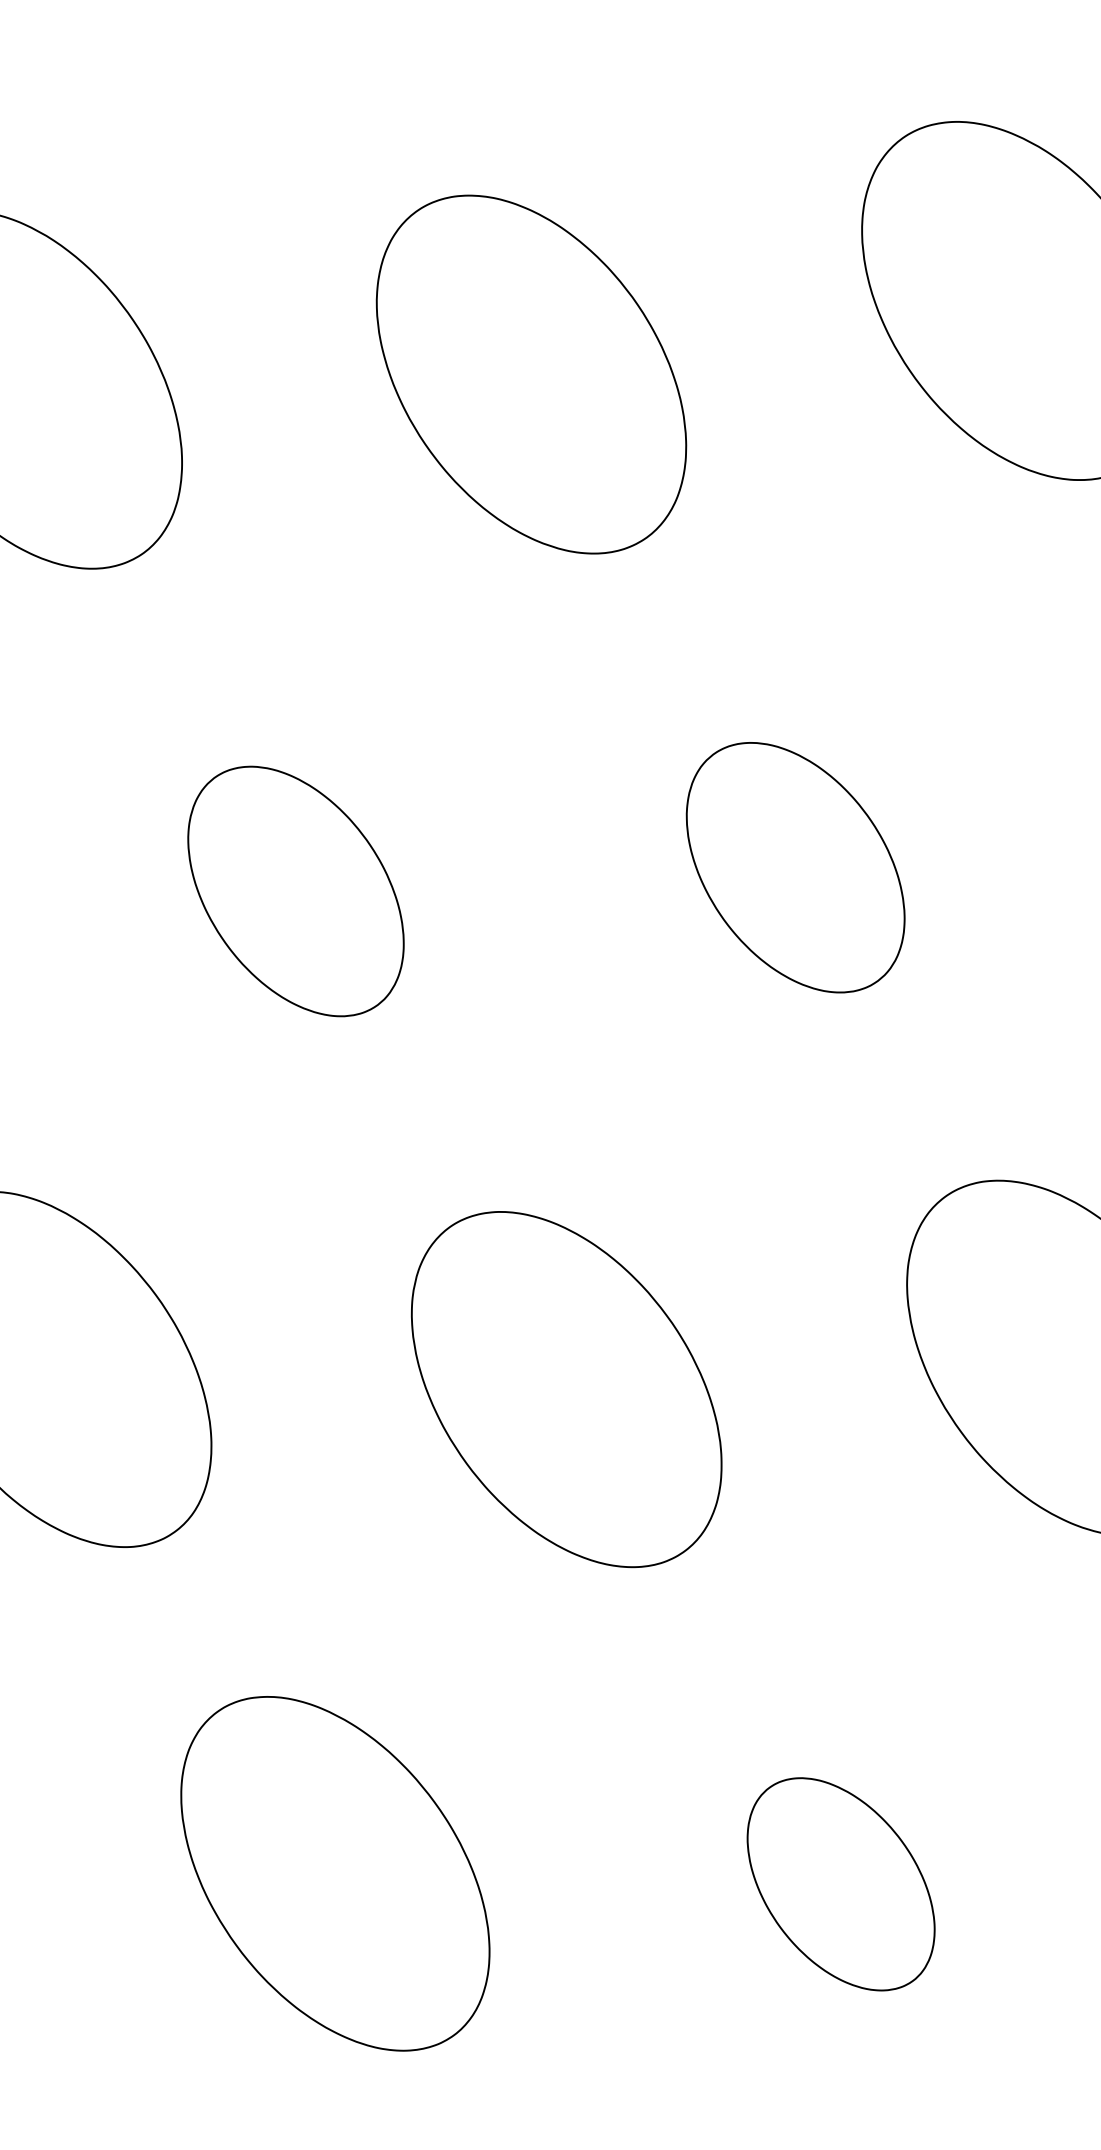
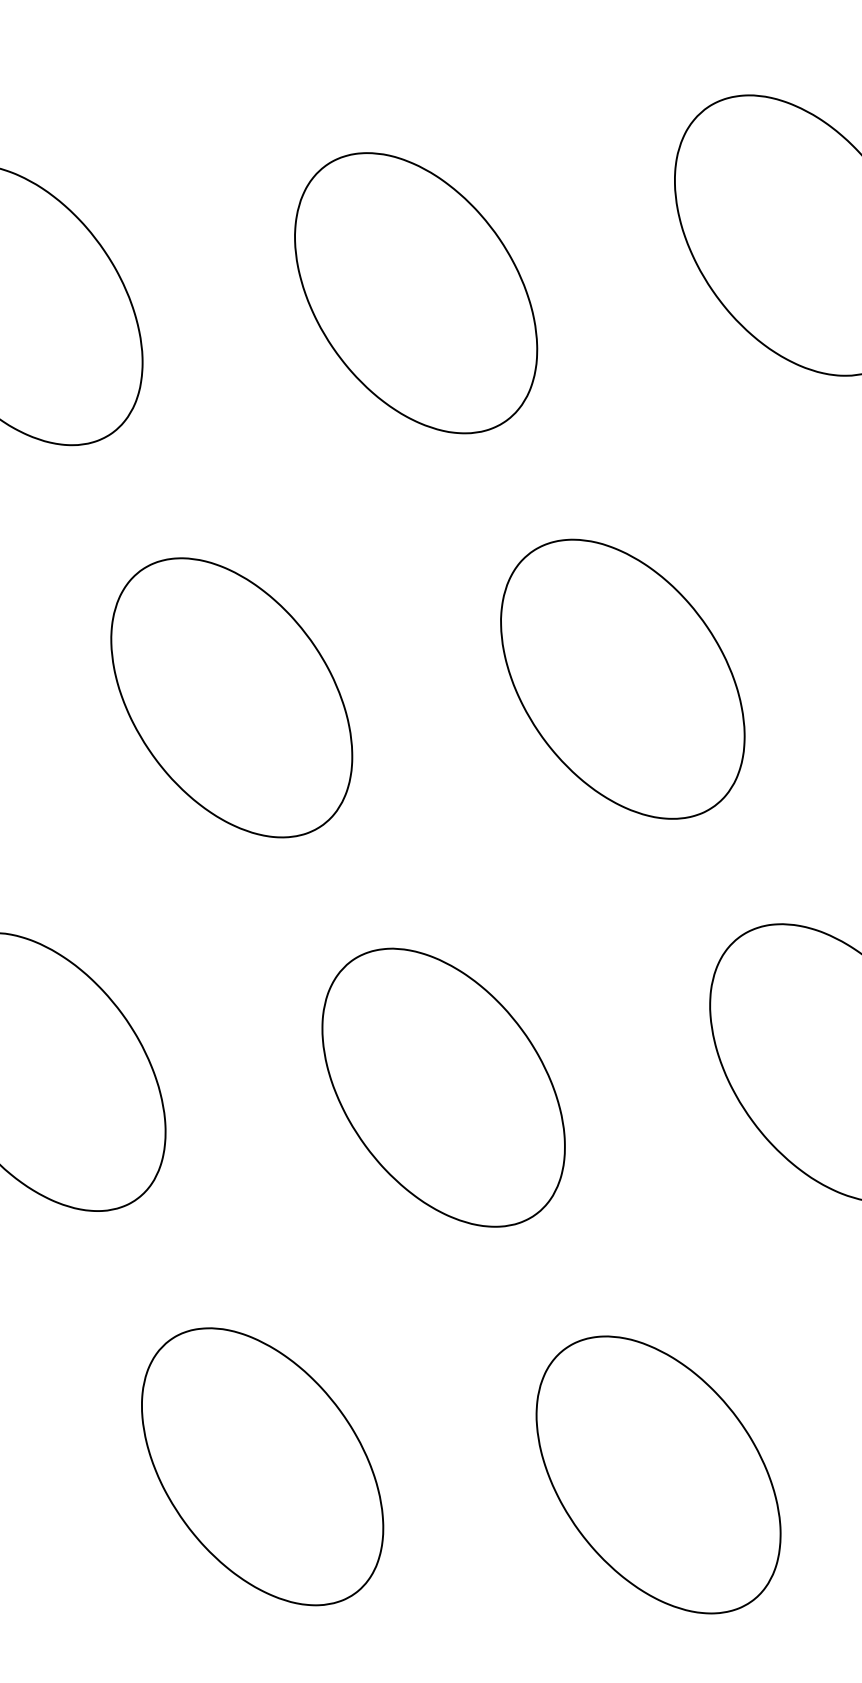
part: (795, 867) -> (622, 679), size x1.43
part: (295, 891) -> (231, 697), size x1.43
part: (840, 1884) -> (658, 1475), size x1.67

